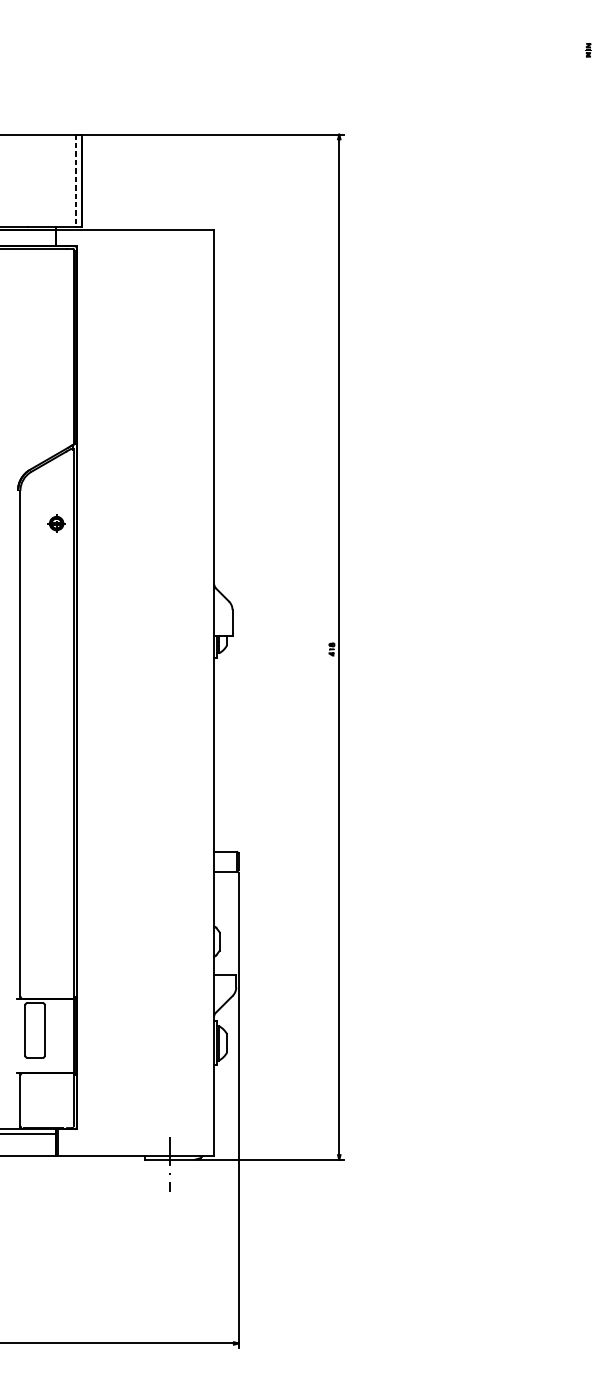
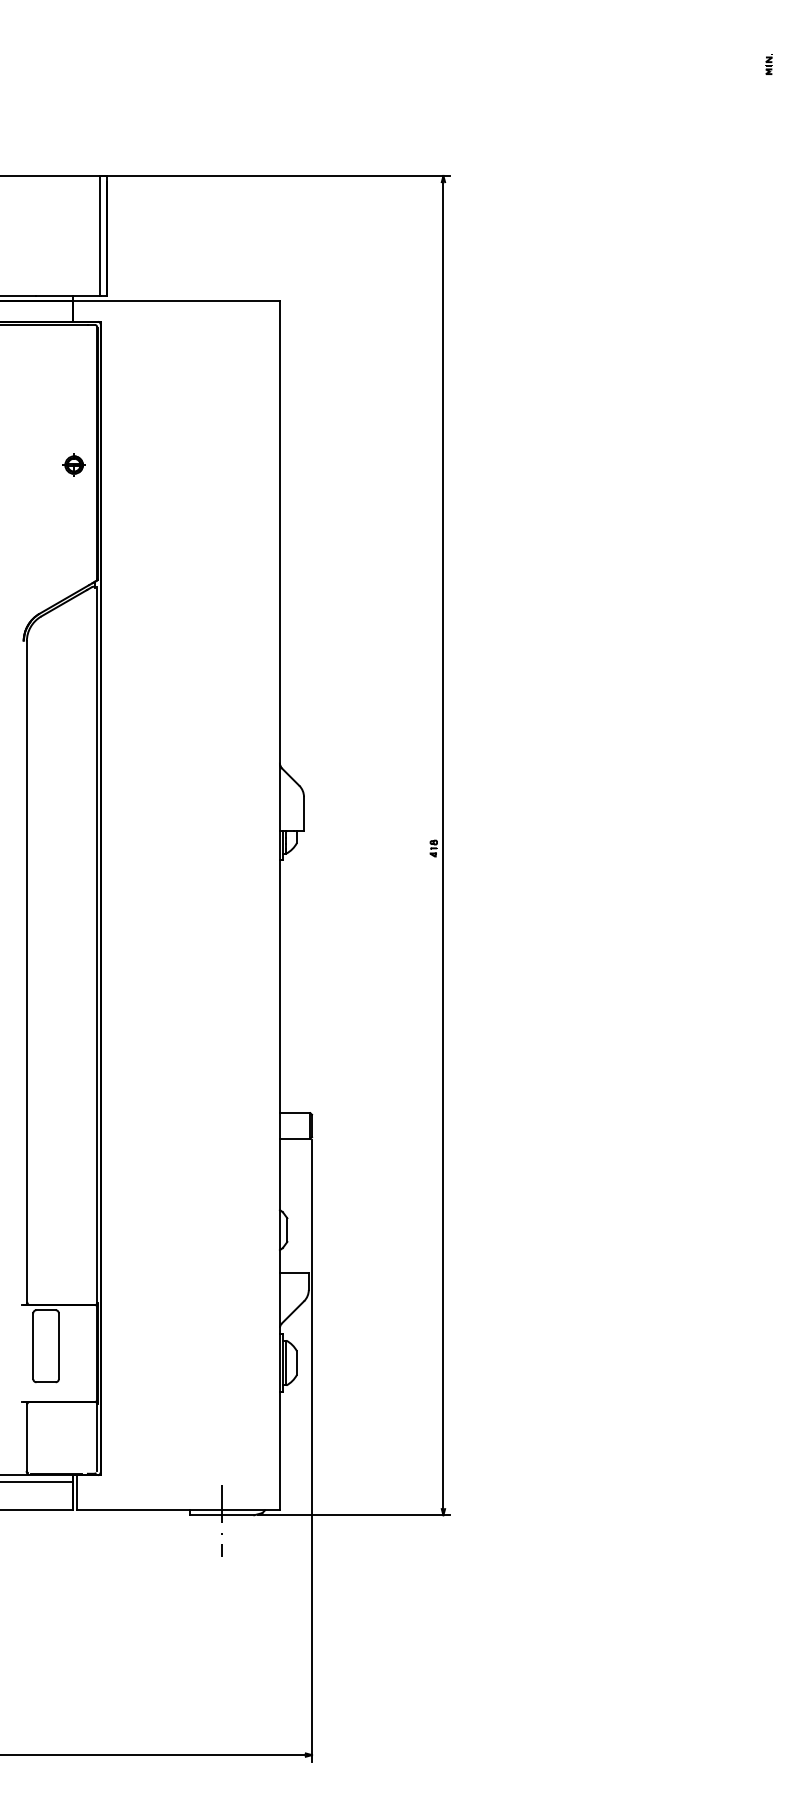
line: (75, 180) -> (99, 236), dashed -> solid
part: (56, 523) -> (73, 464), moved

